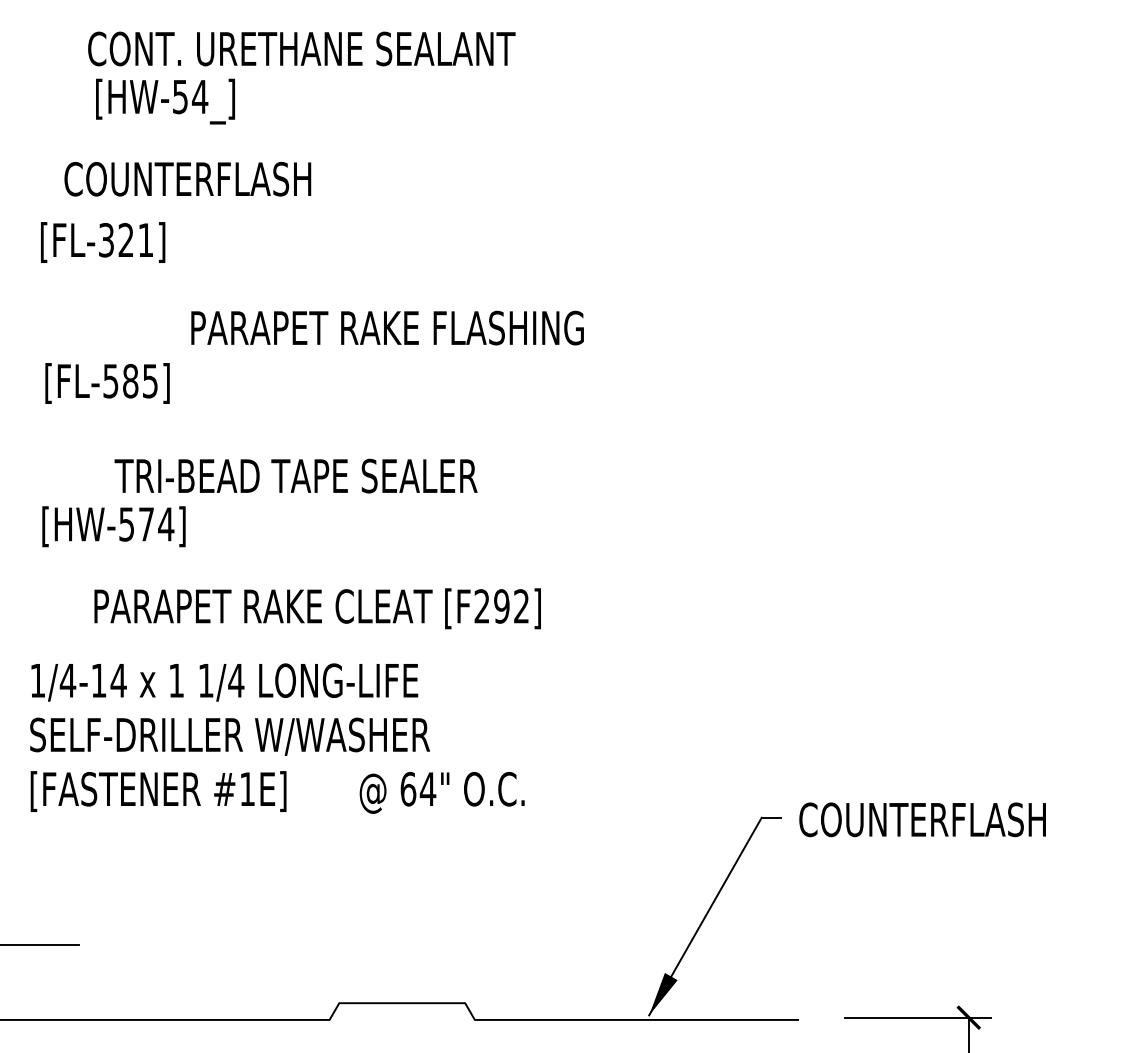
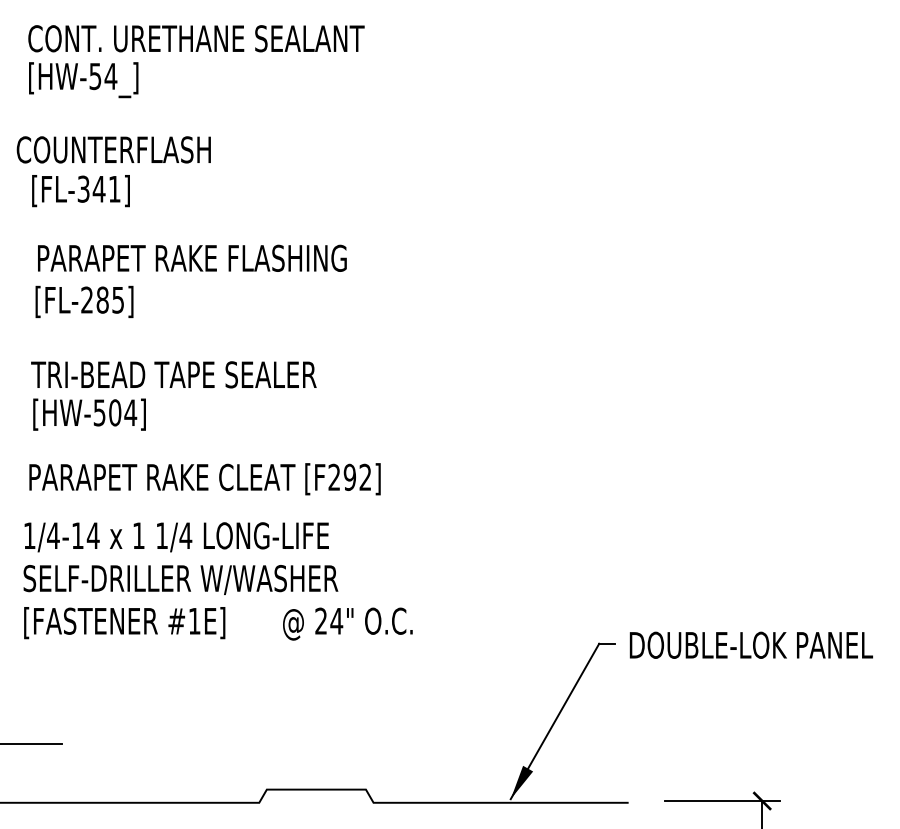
text: (301, 48) -> (196, 38), moved
text: (165, 101) -> (83, 80), moved
text: (187, 179) -> (113, 150), moved
text: (126, 239) -> (99, 188), [FL-321] -> [FL-341]
text: (387, 327) -> (192, 257), moved
text: (110, 380) -> (86, 299), [FL-585] -> [FL-285]
text: (295, 475) -> (173, 374), moved
text: (146, 524) -> (115, 412), [HW-574] -> [HW-504]
text: (317, 608) -> (204, 479), moved
text: (408, 788) -> (321, 620), 64" -> 24"
text: (954, 819) -> (750, 645), COUNTERFLASH -> DOUBLE-LOK PANEL

